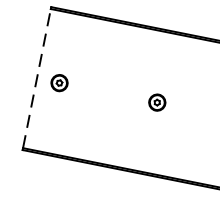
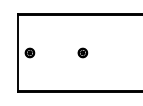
line: (36, 79) -> (17, 53), dashed -> solid

